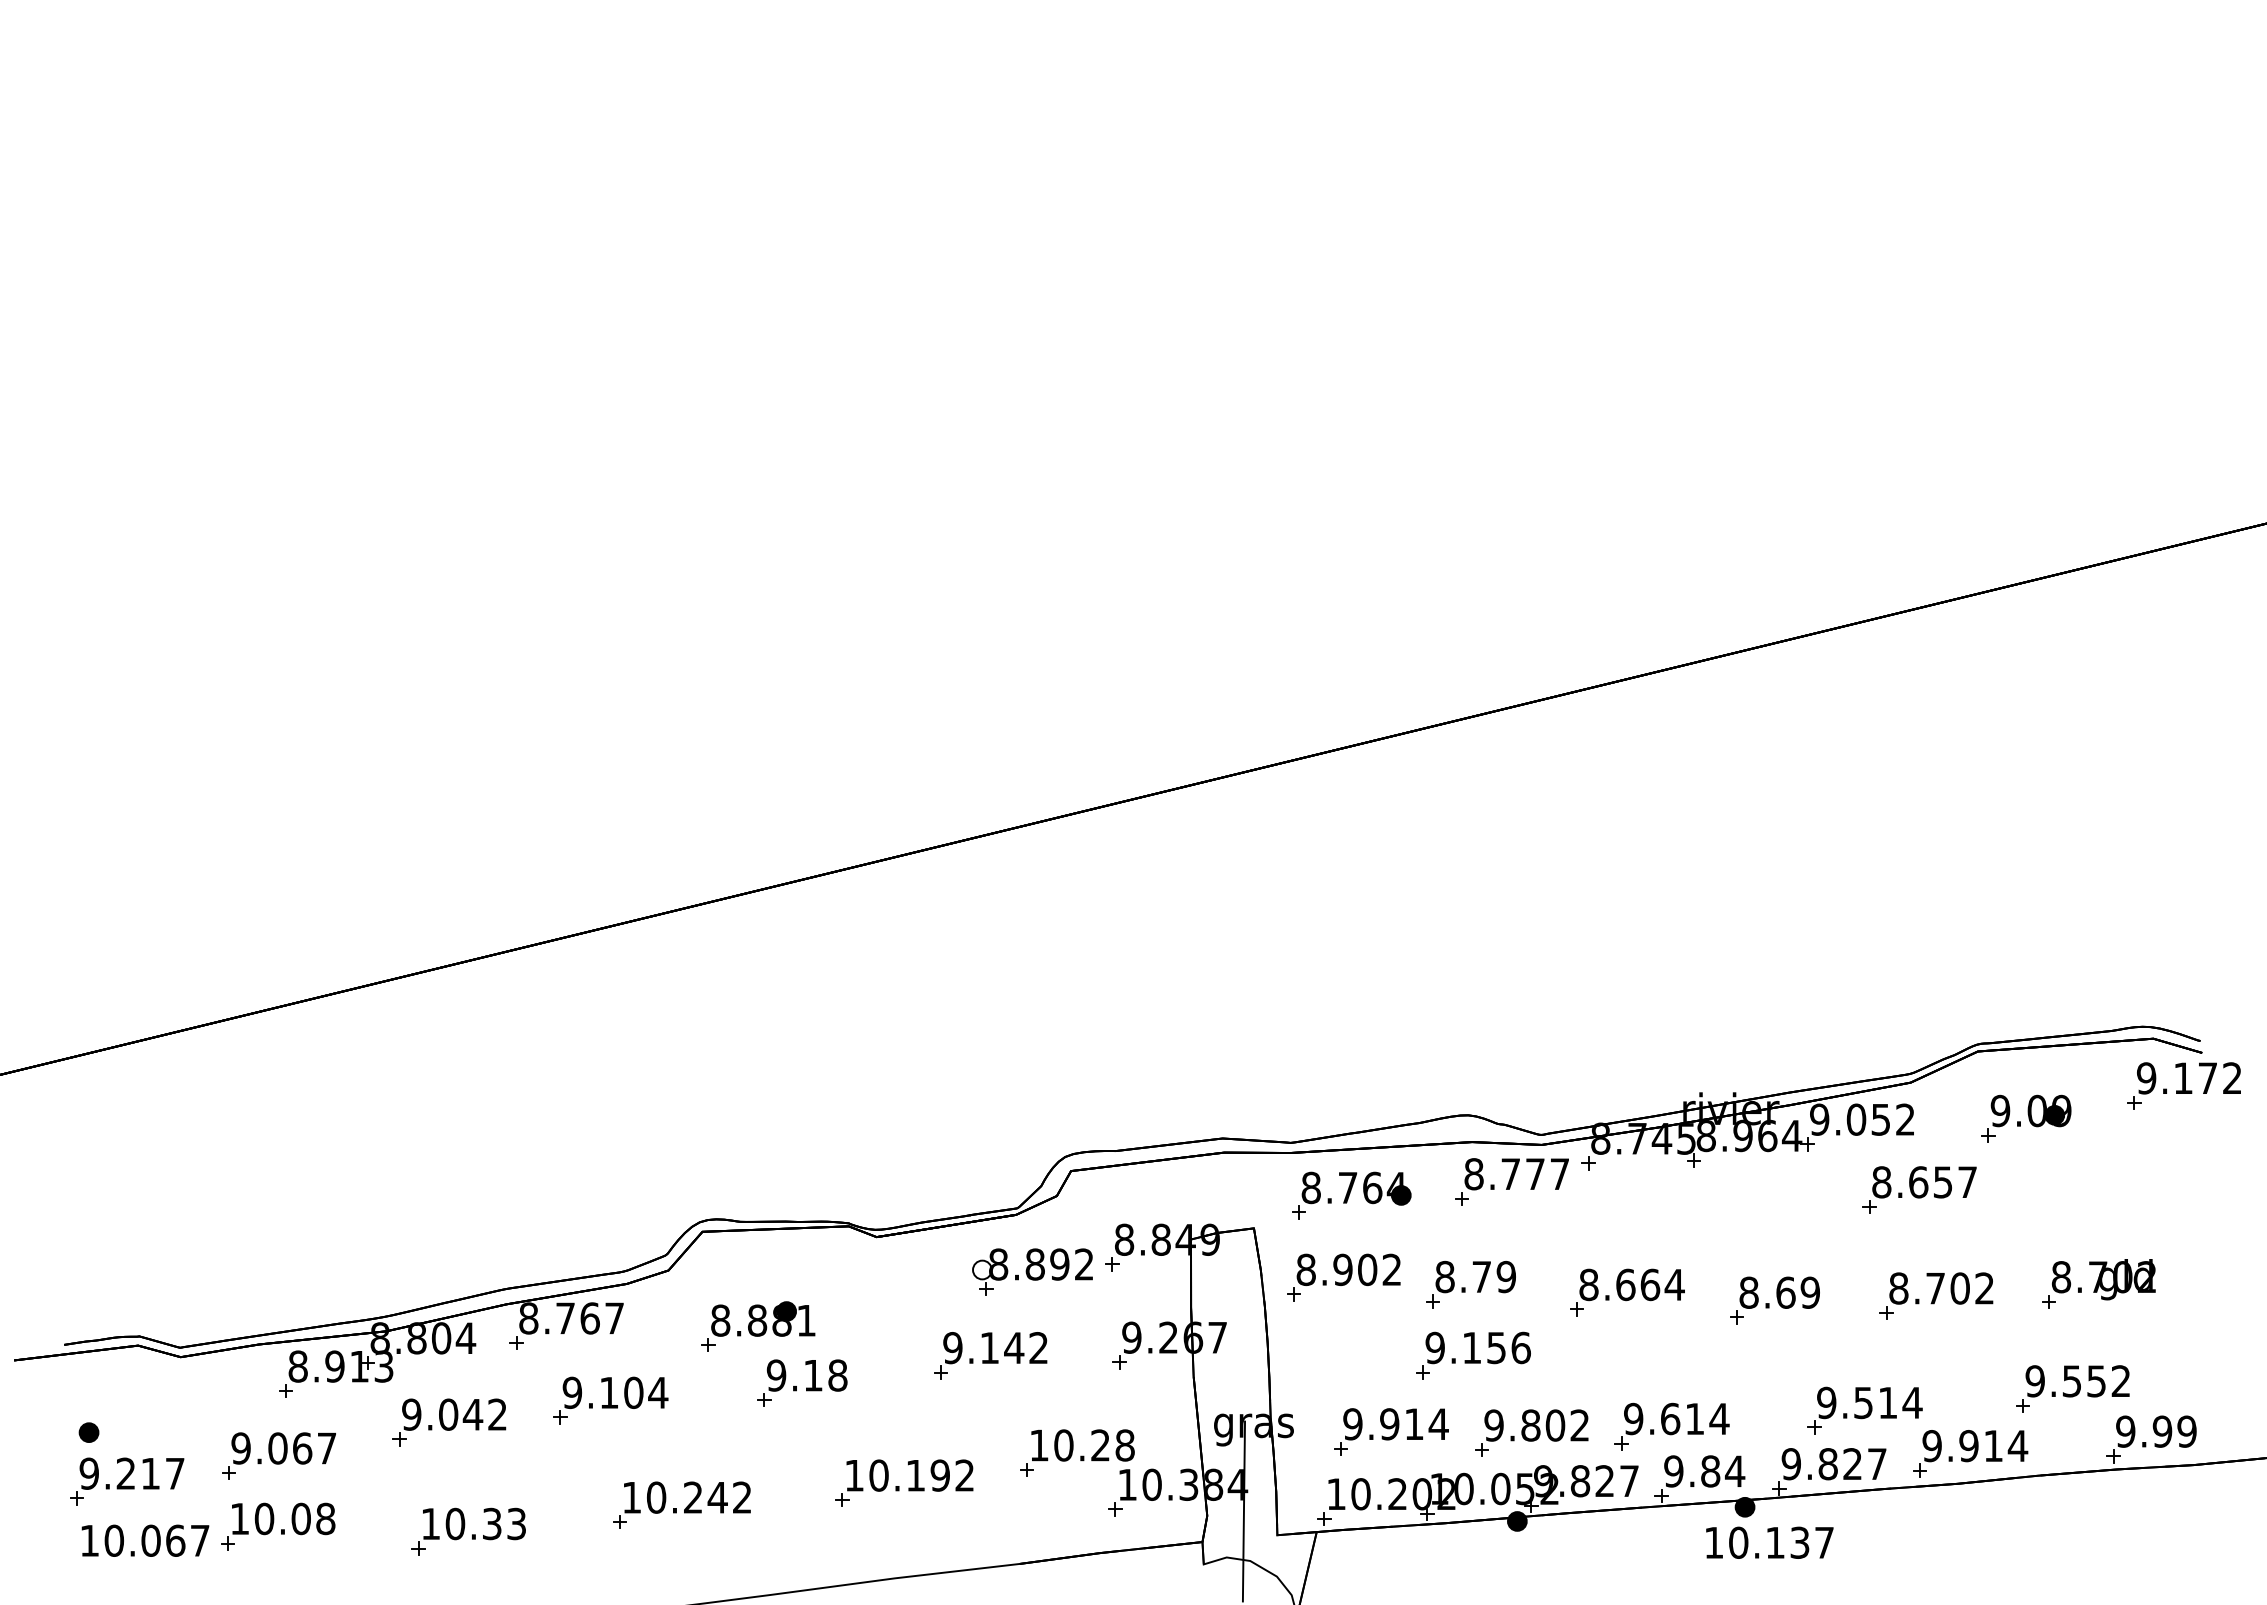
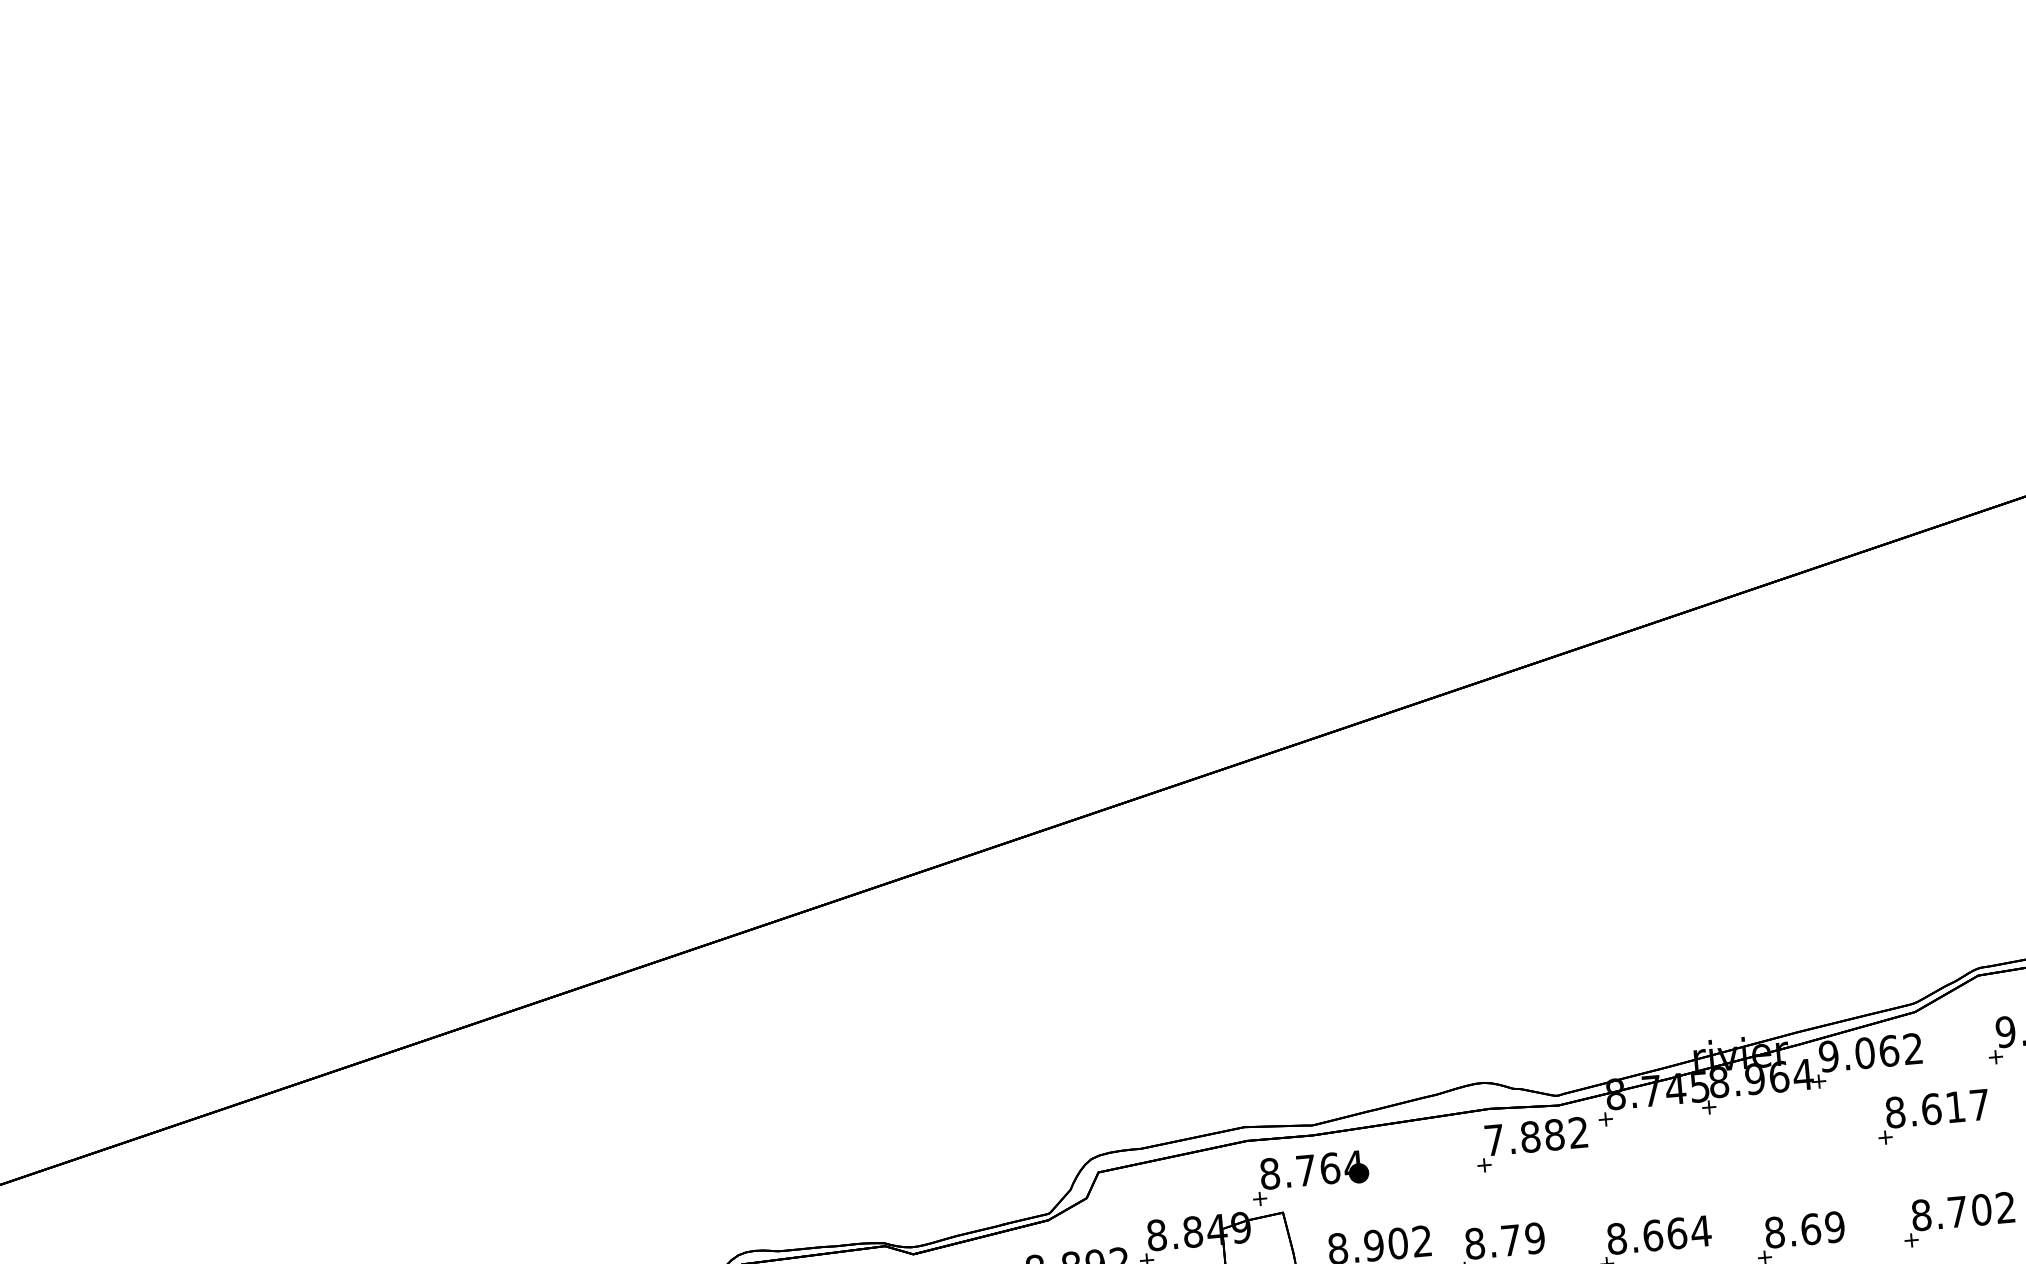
text: (1880, 1119) -> (1888, 1050), 9.052 -> 9.062
text: (1516, 1174) -> (1536, 1136), 8.777 -> 7.882
text: (1942, 1182) -> (1955, 1107), 8.657 -> 8.617
part: (1351, 1195) -> (1310, 1177), moved

